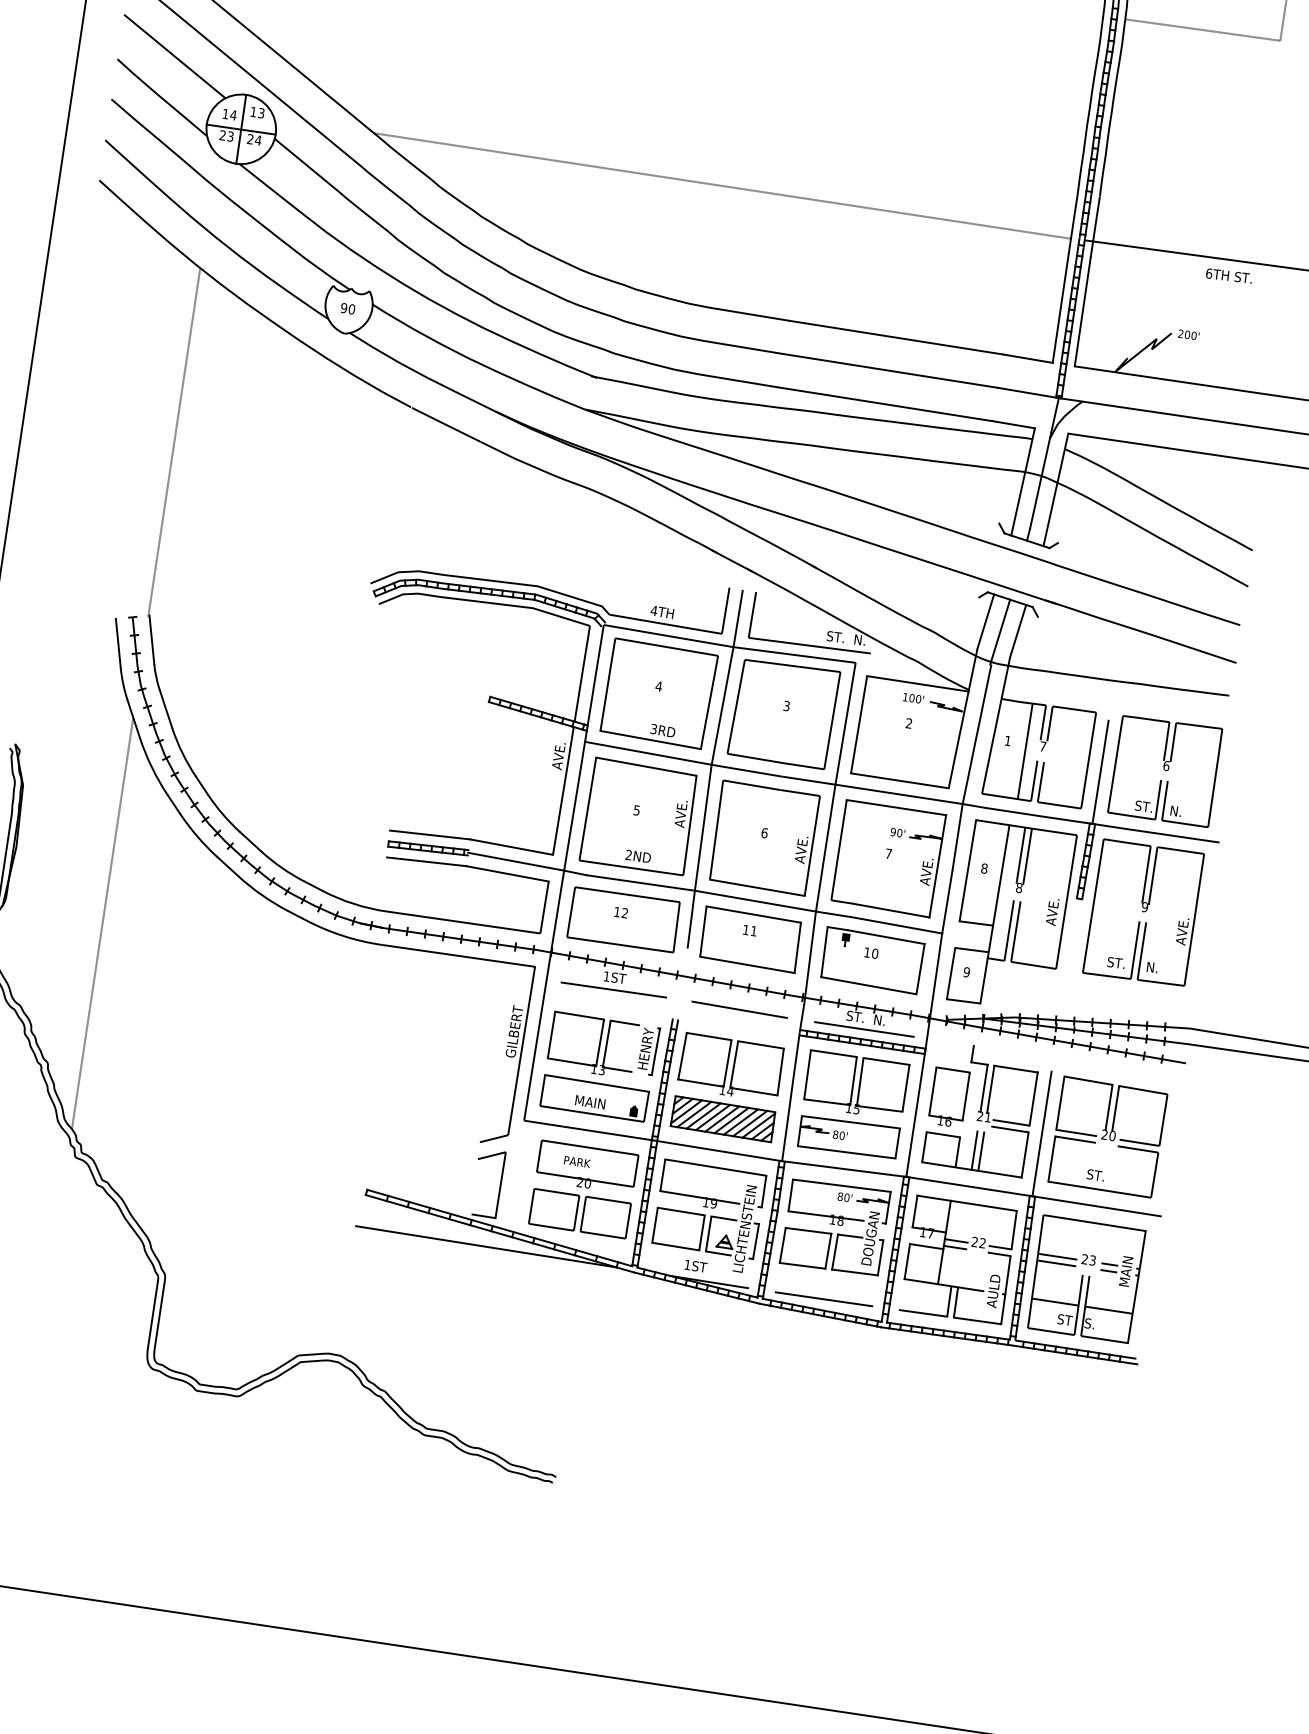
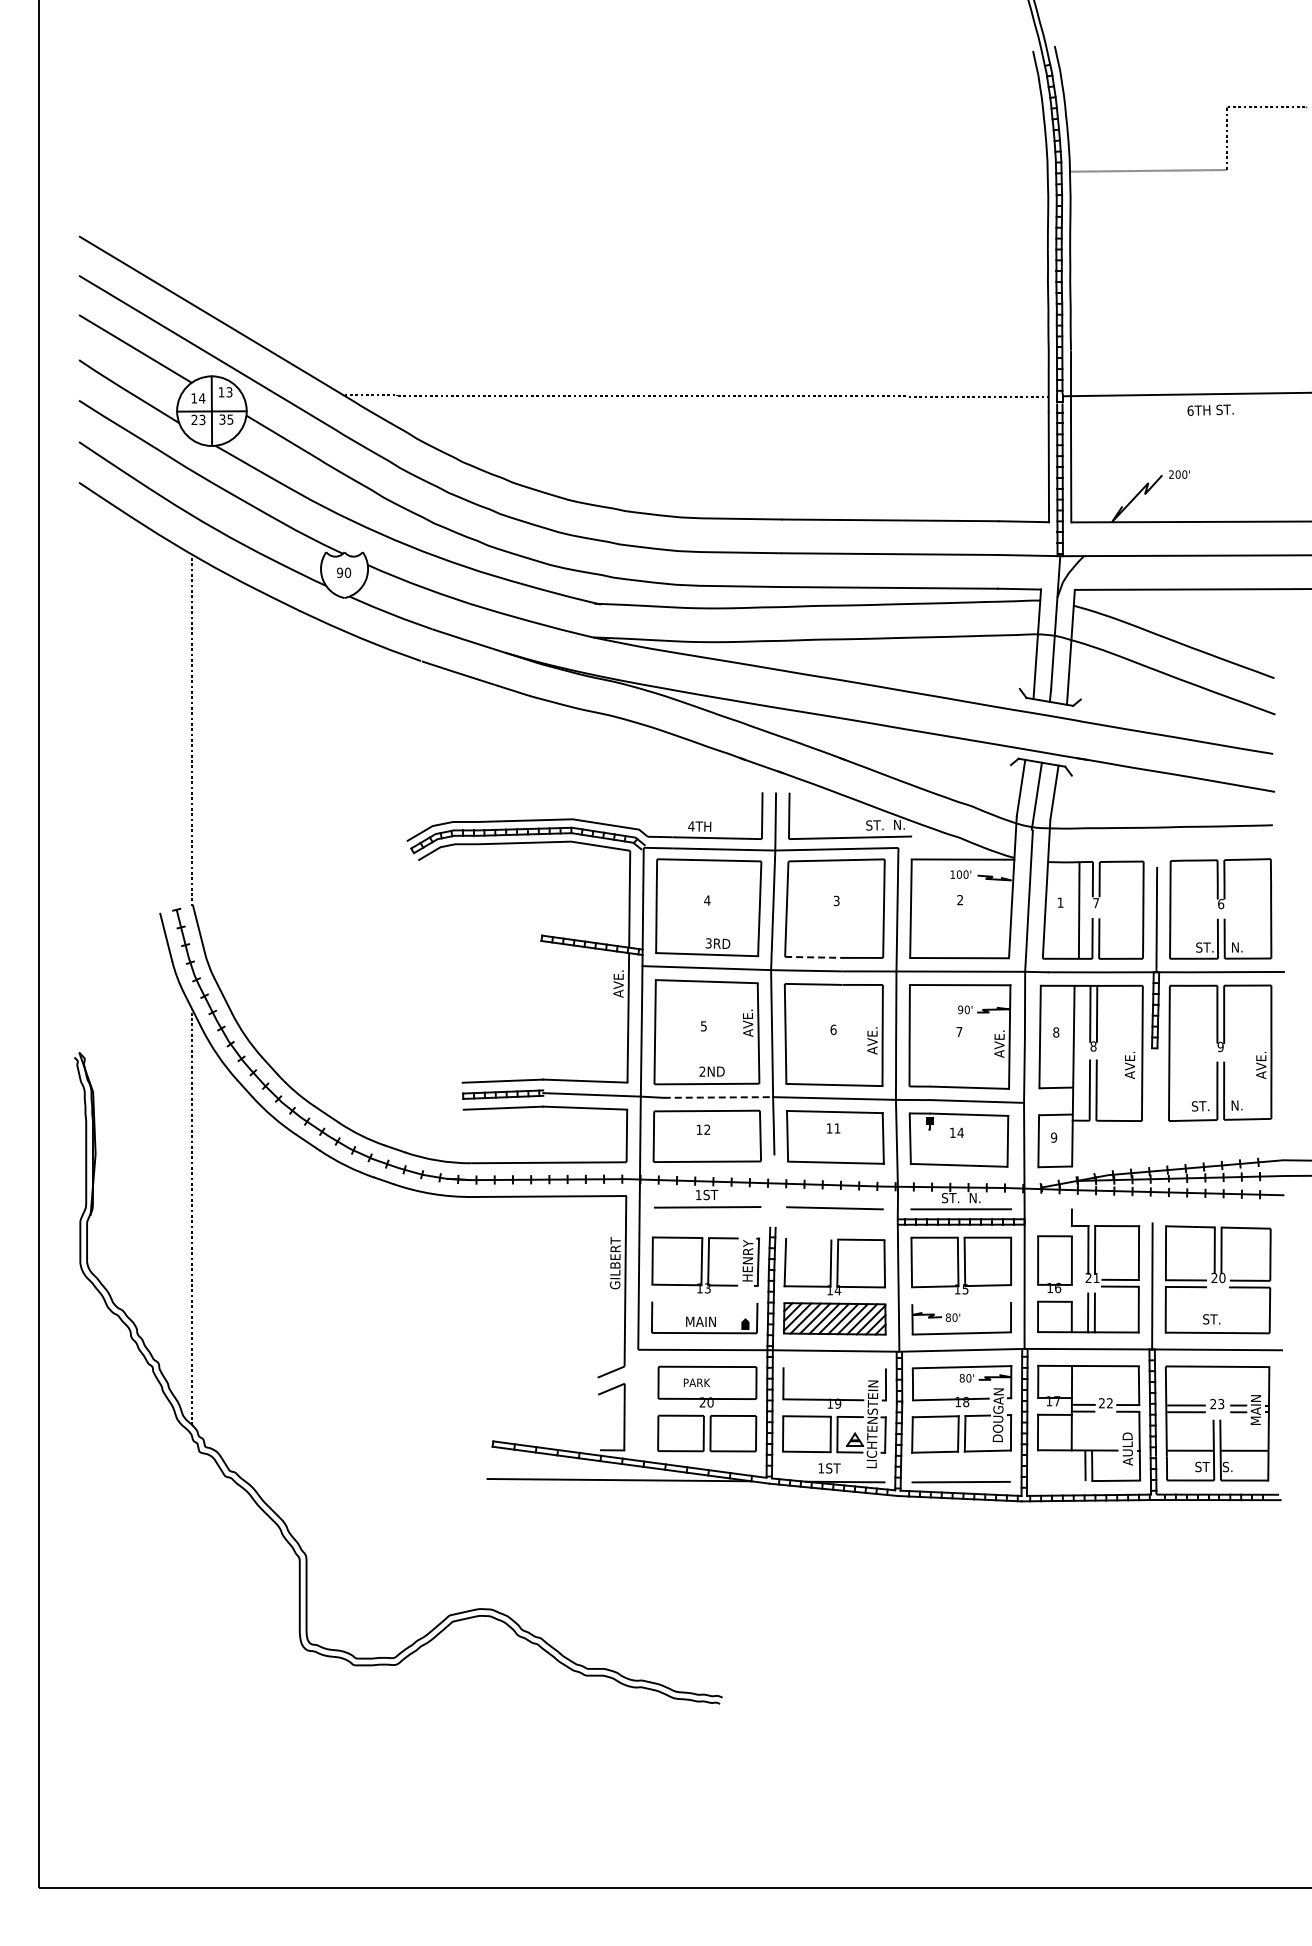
text: (254, 139) -> (226, 419), 24 -> 35
line: (756, 758) -> (814, 957), solid -> dashed
line: (640, 883) -> (718, 1097), solid -> dashed
text: (875, 953) -> (960, 1132), 10 -> 14
line: (708, 1036) -> (808, 1239), removed
line: (596, 1082) -> (704, 1301), removed
line: (850, 1121) -> (961, 1302), removed
line: (715, 1167) -> (834, 1367), removed
line: (923, 1313) -> (1061, 1481), removed

